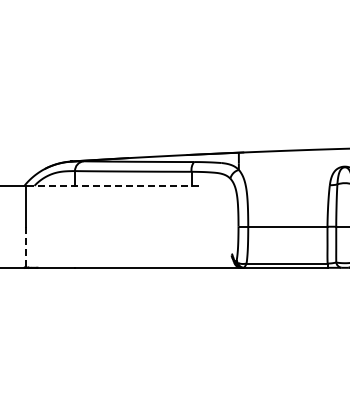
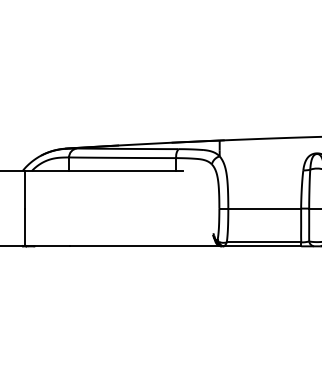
line: (112, 185) -> (103, 170), dashed -> solid
line: (26, 247) -> (24, 227), dashed -> solid

